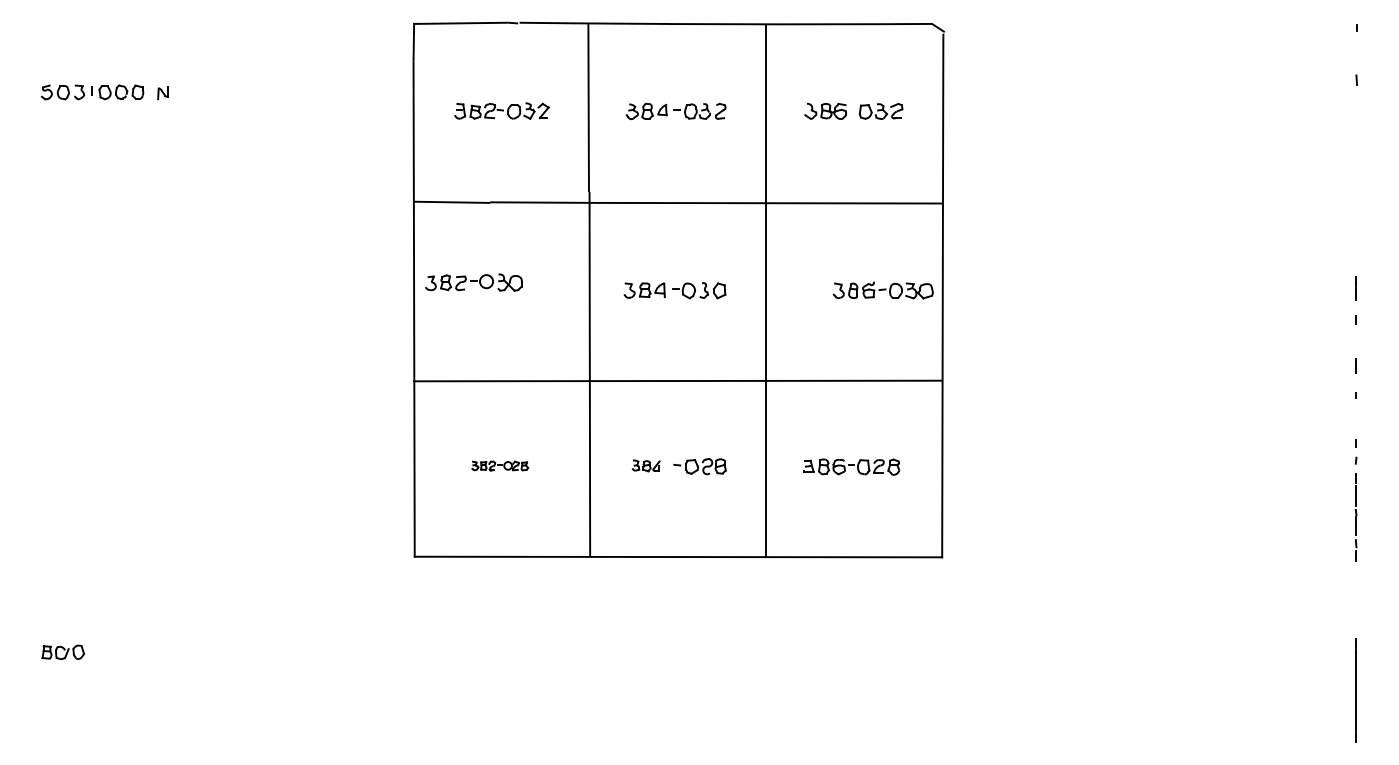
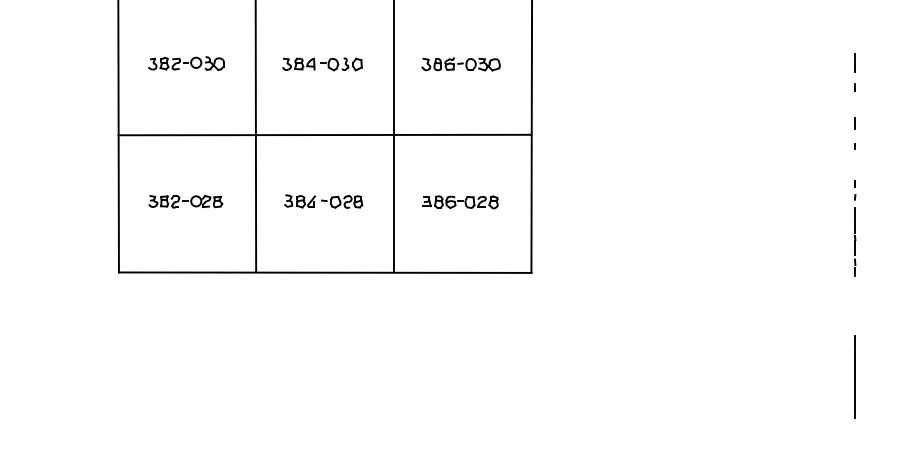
part: (473, 282) -> (186, 63), moved
part: (882, 290) -> (460, 64), moved
part: (499, 465) -> (185, 201), size x1.67
part: (645, 465) -> (299, 201), size x1.43

